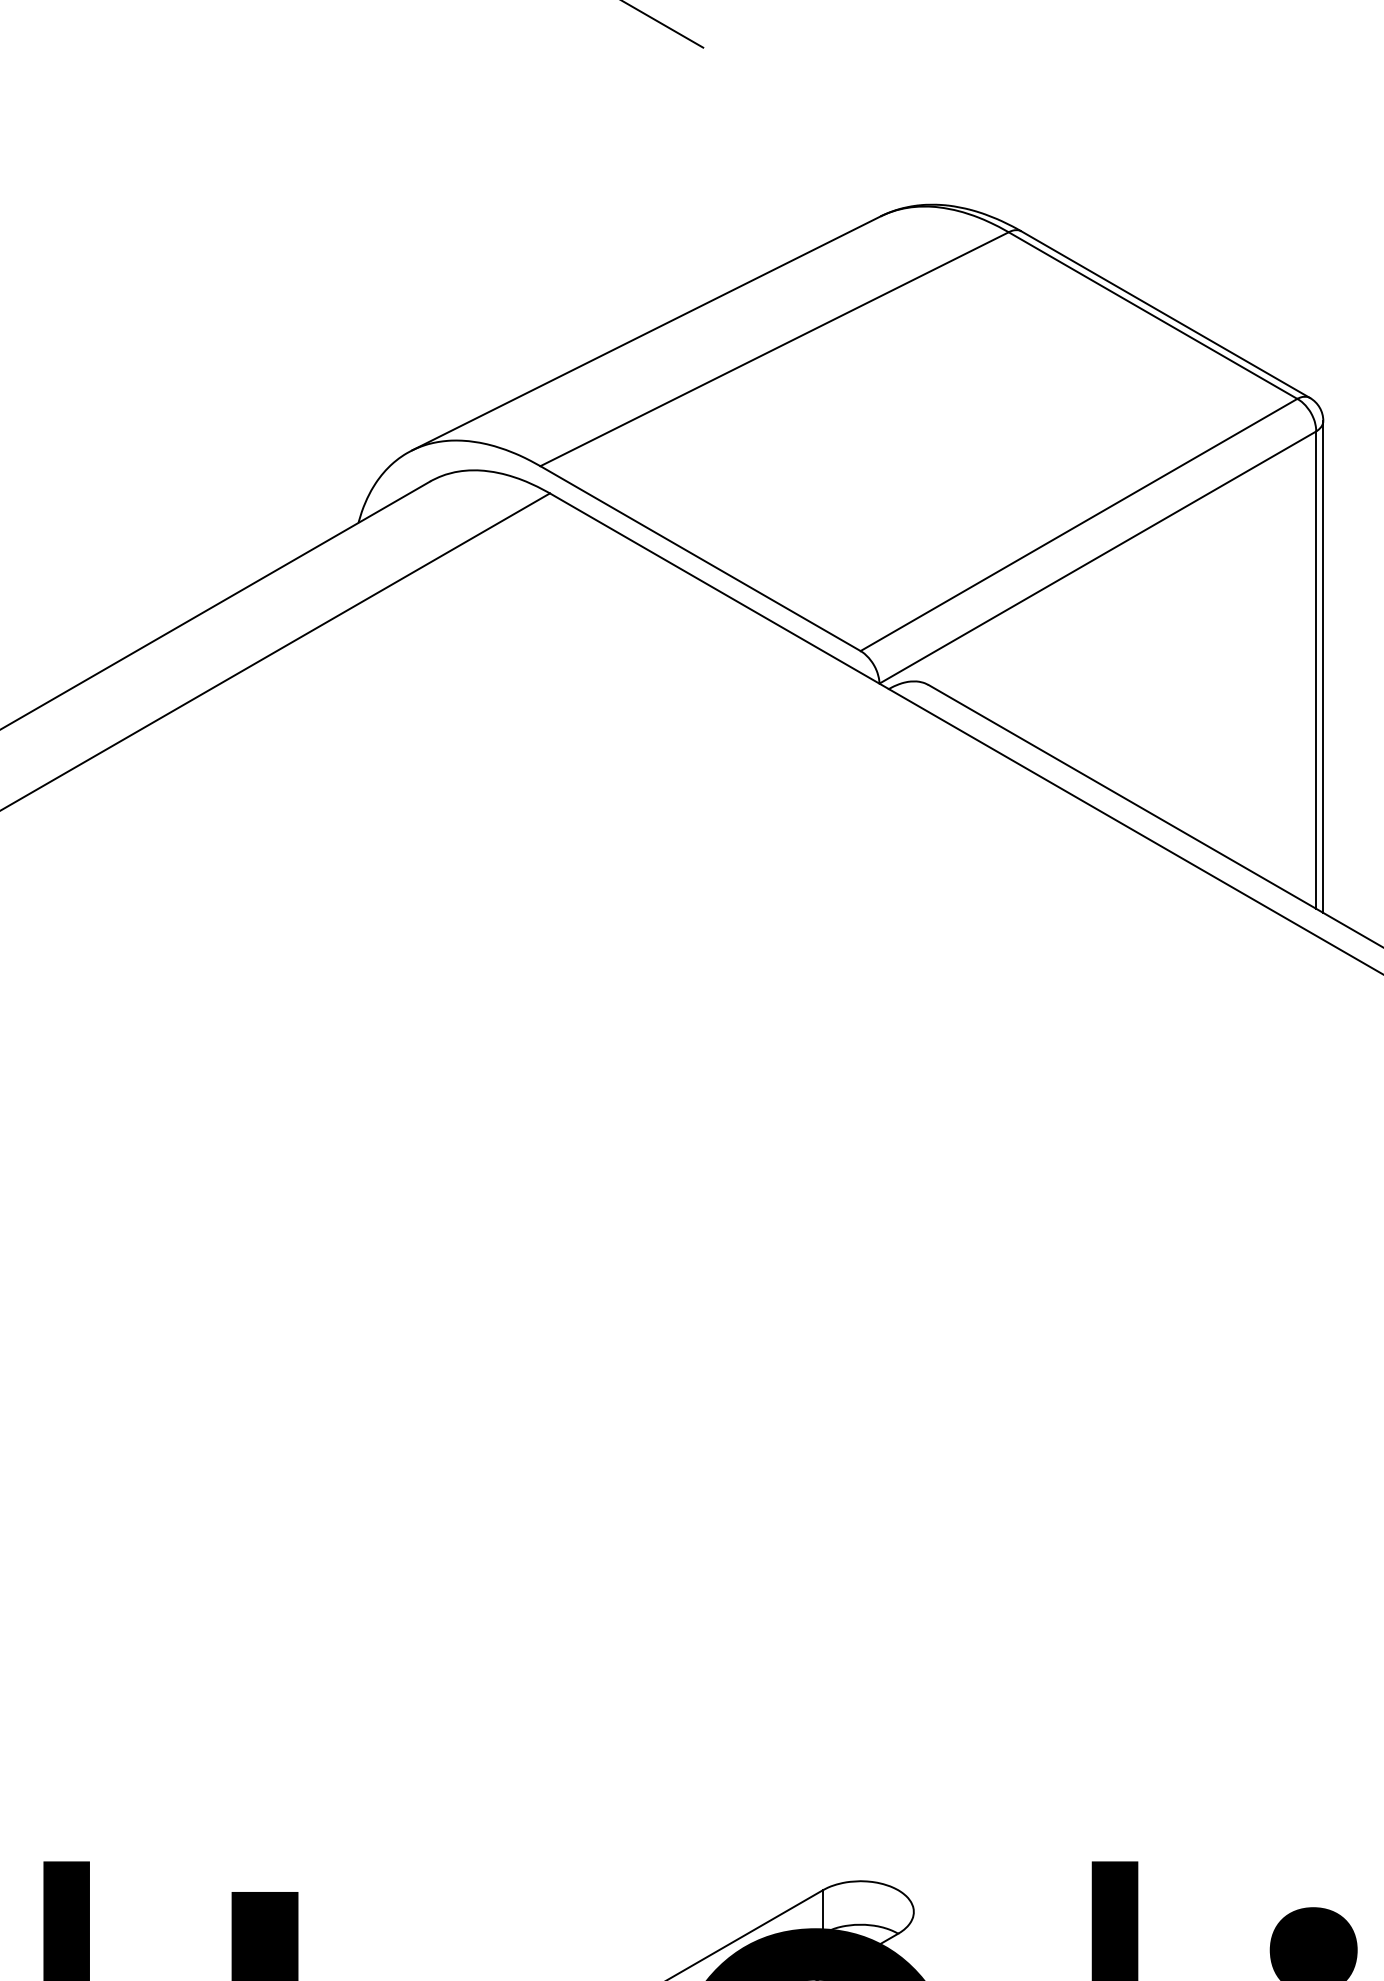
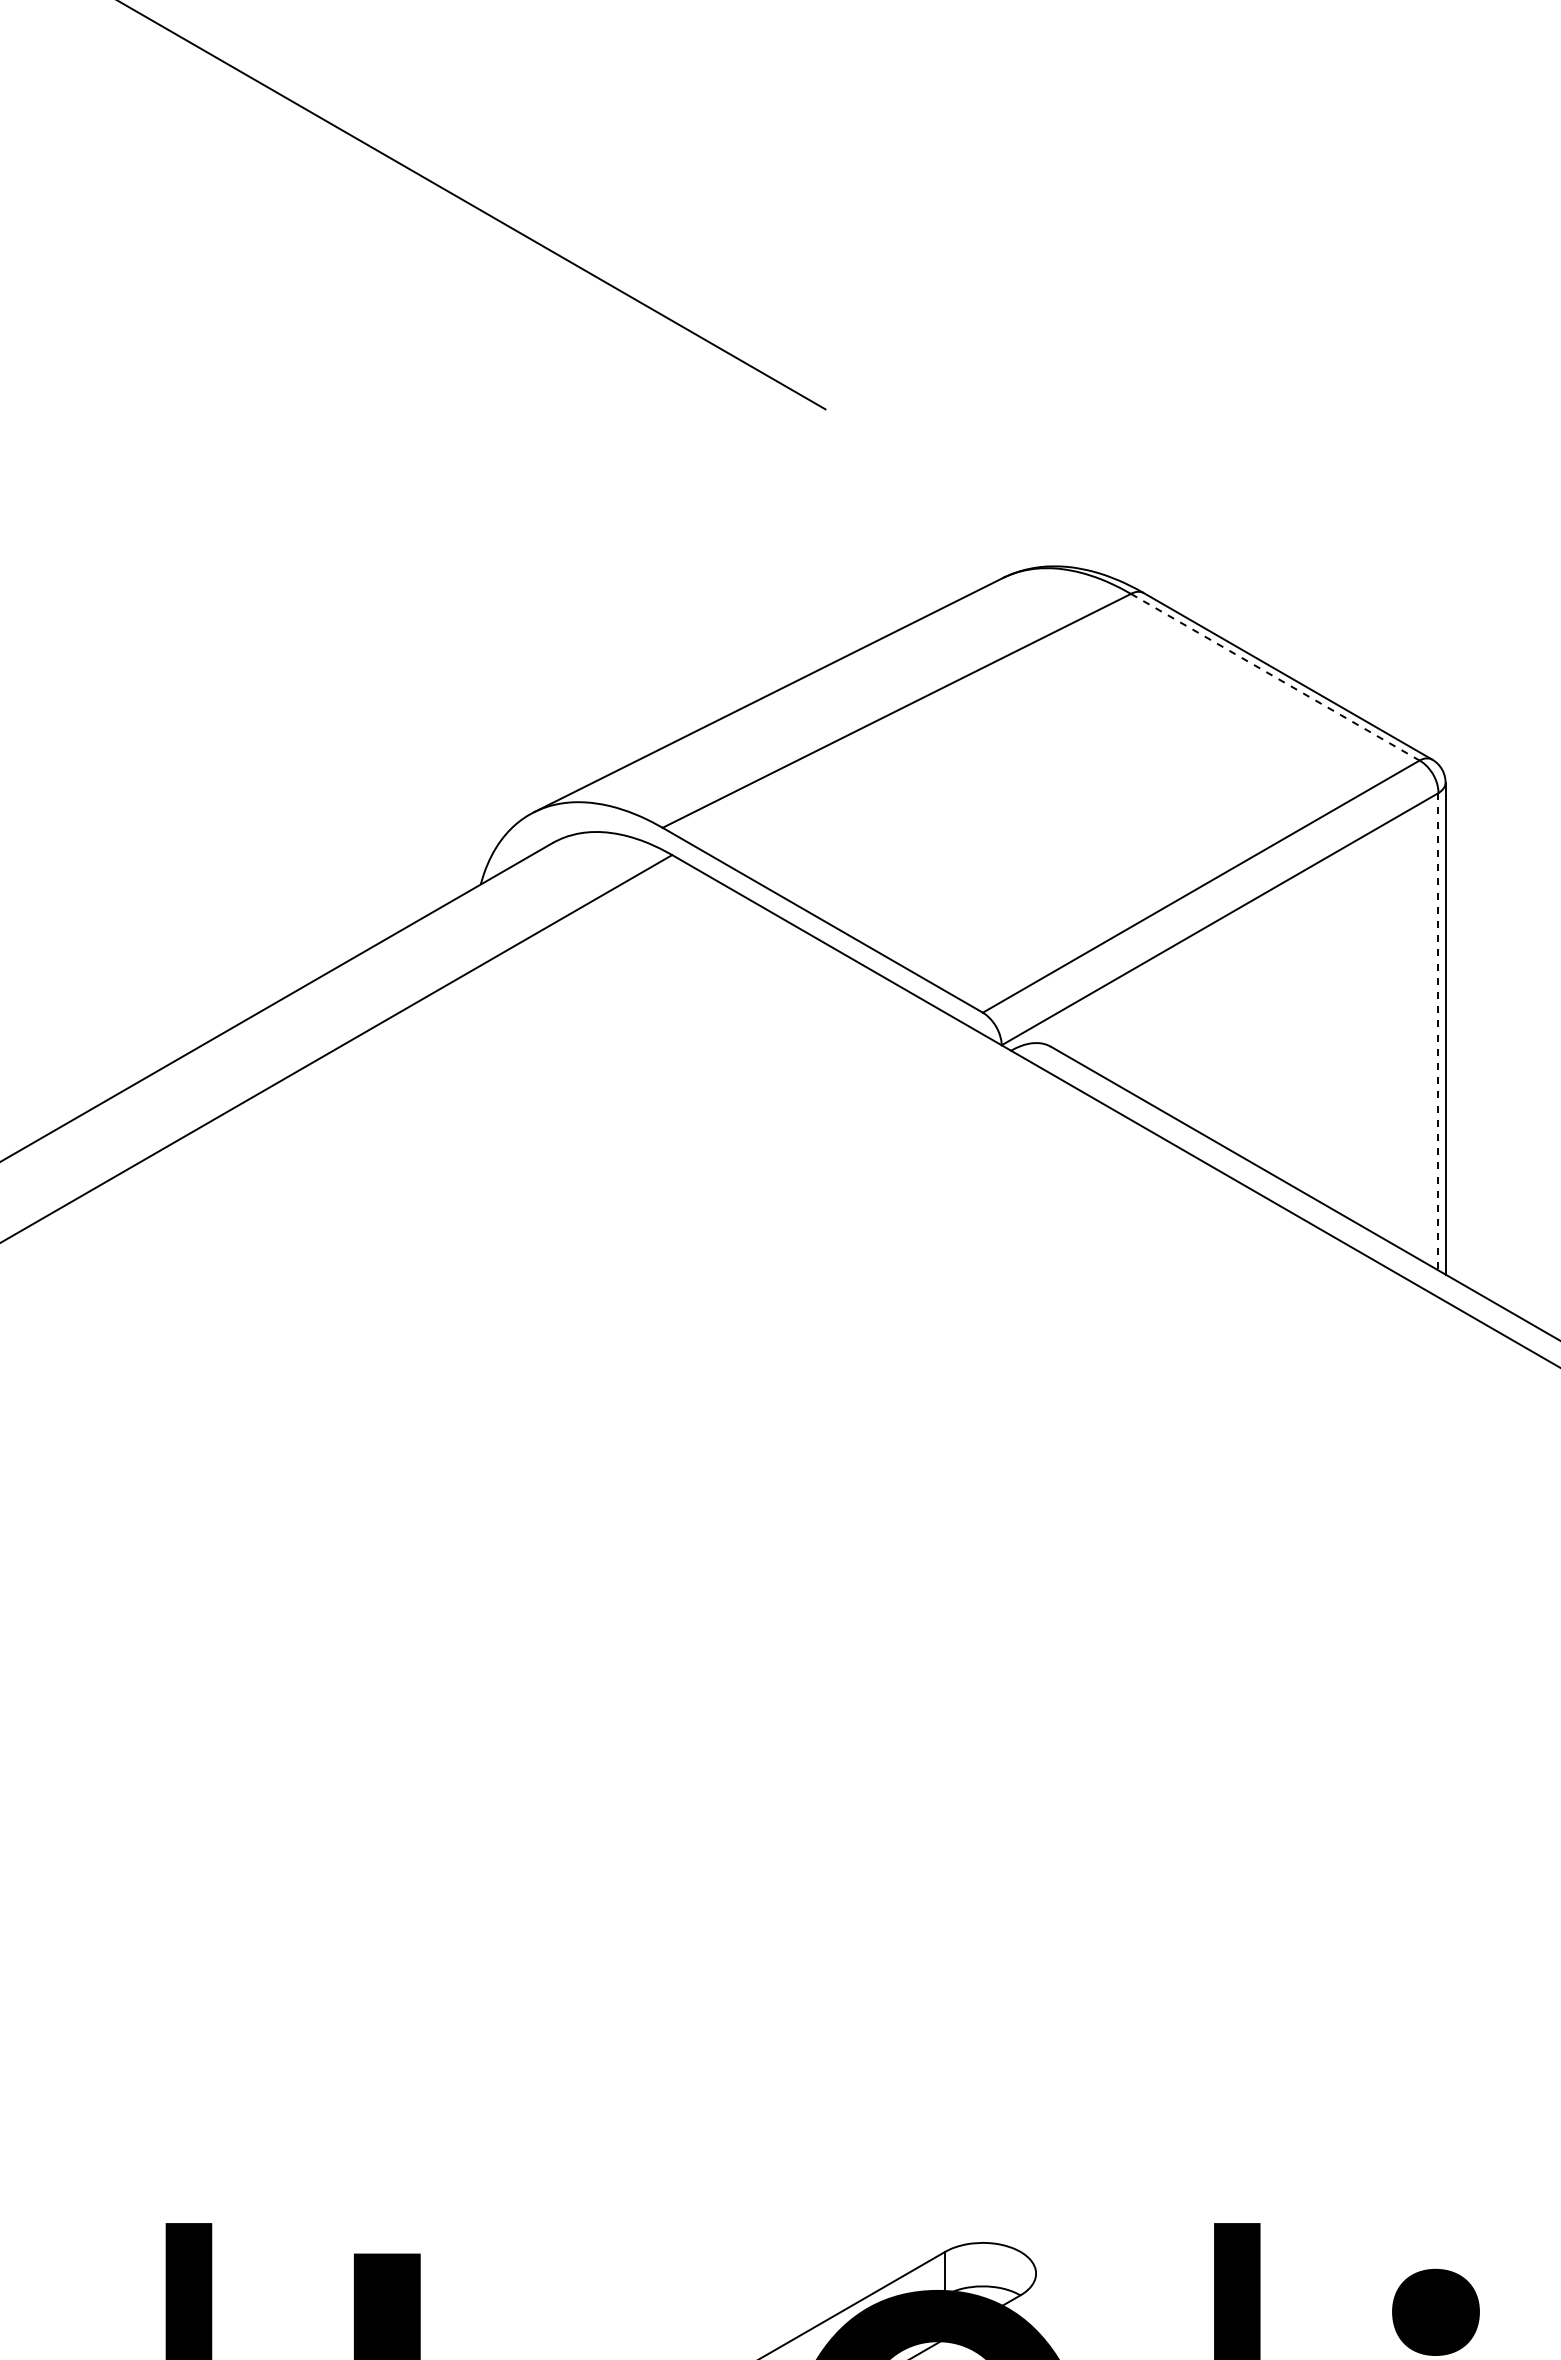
line: (1153, 315) -> (1275, 677), solid -> dashed
line: (1316, 669) -> (1438, 1031), solid -> dashed

